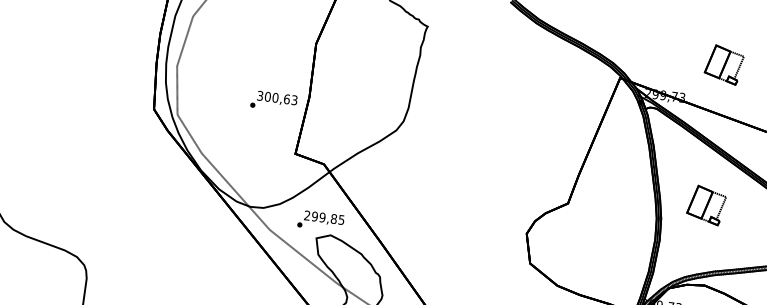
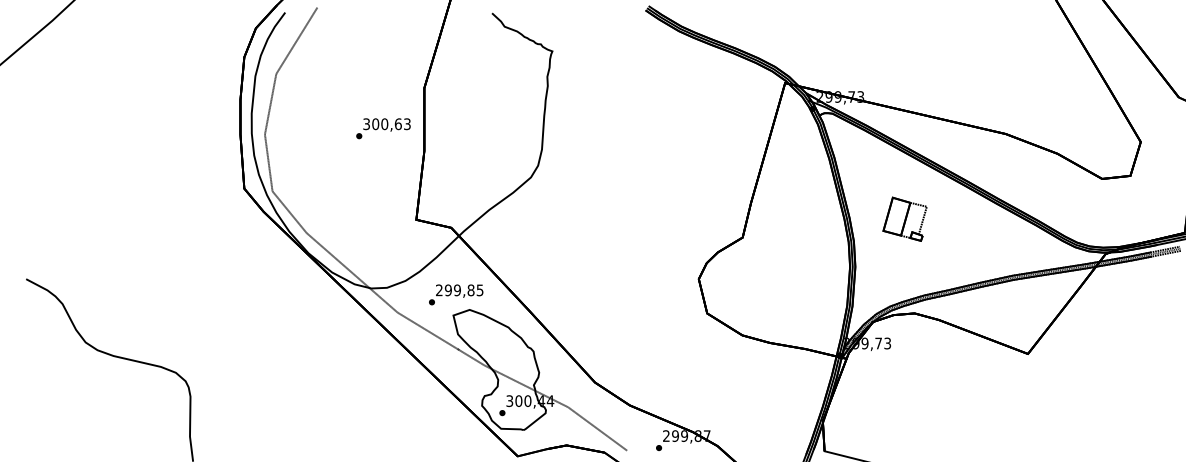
part: (723, 64) -> (904, 51), removed
text: (274, 101) -> (383, 128), moved

